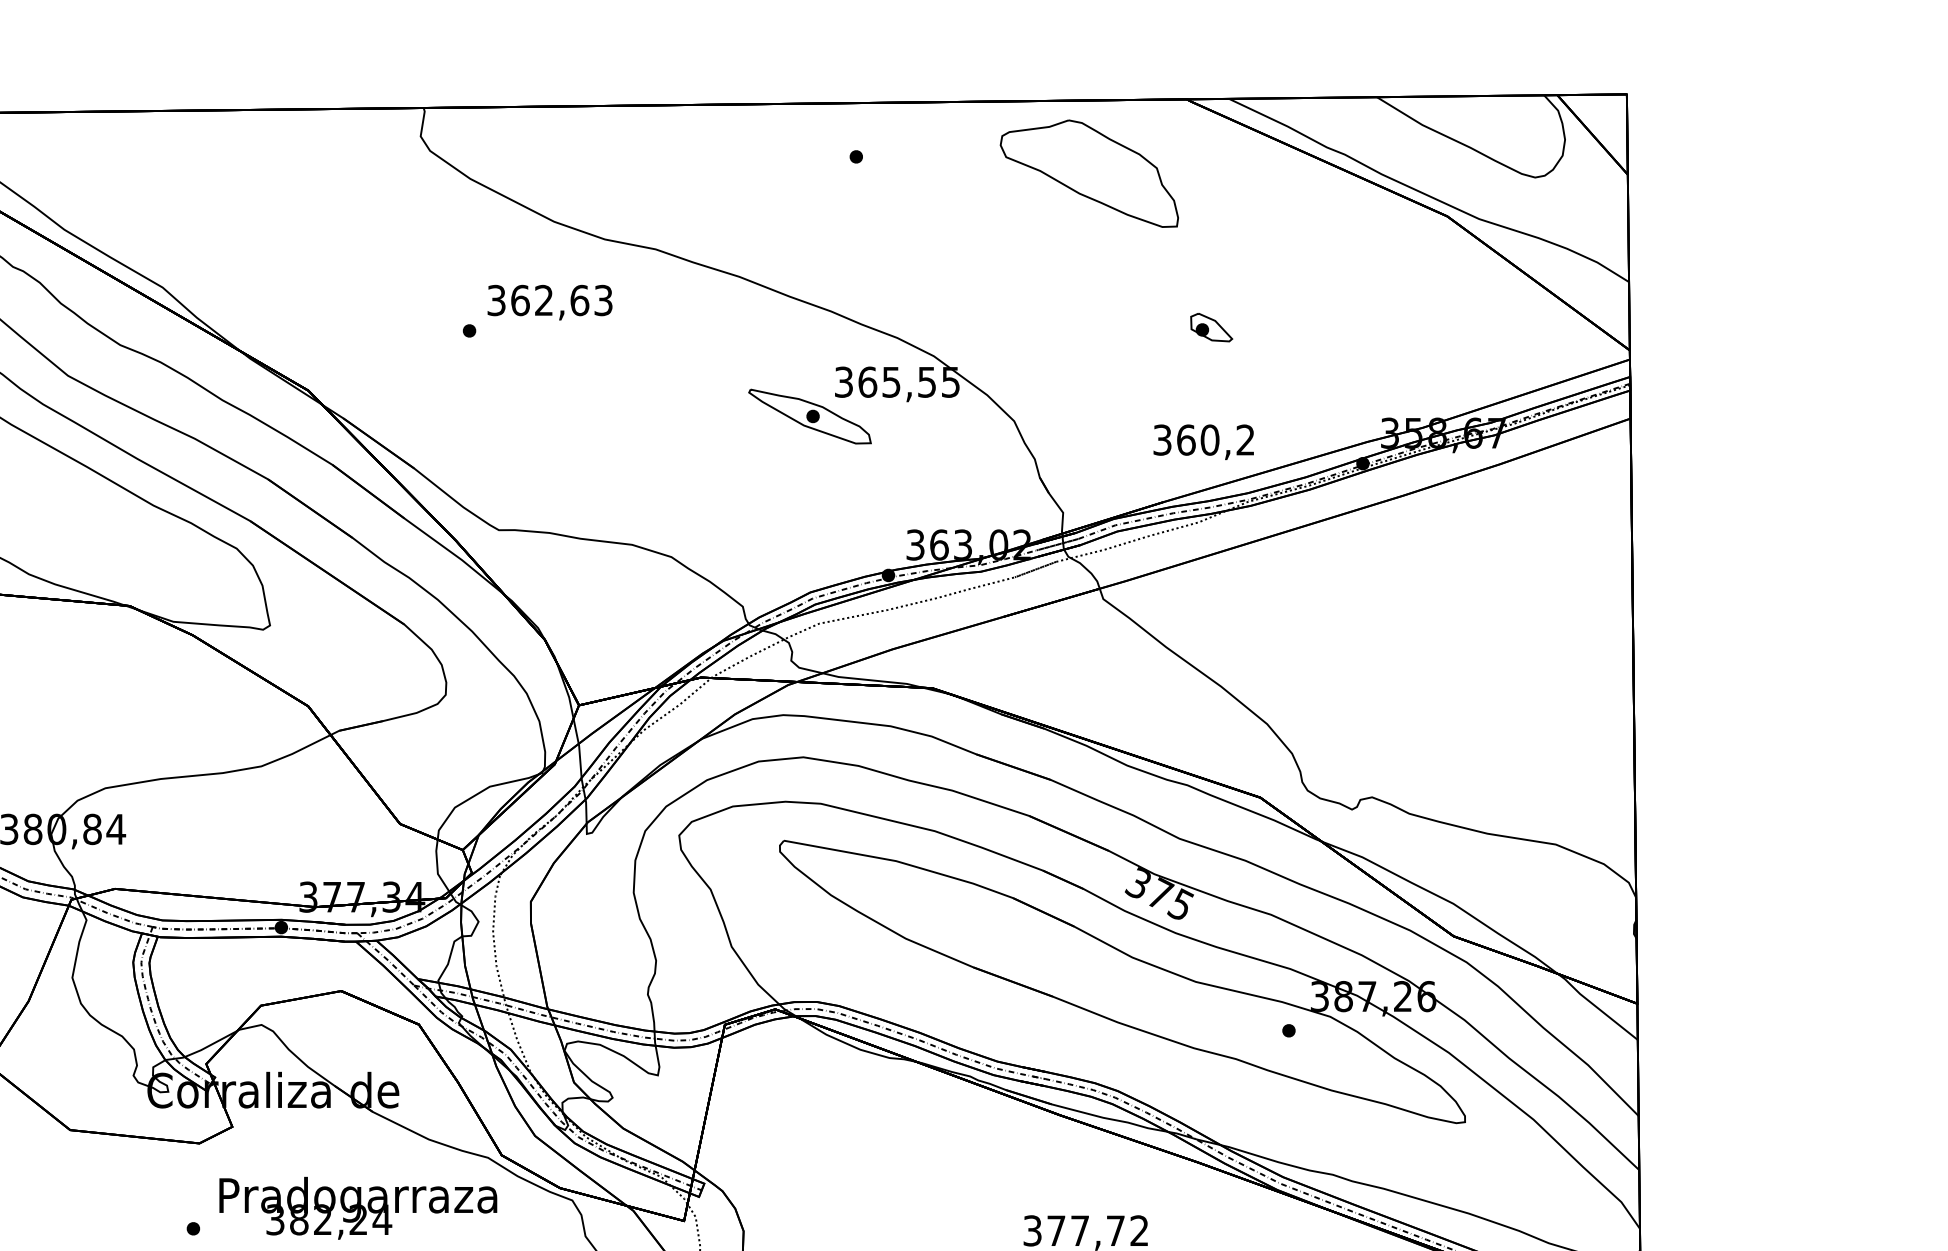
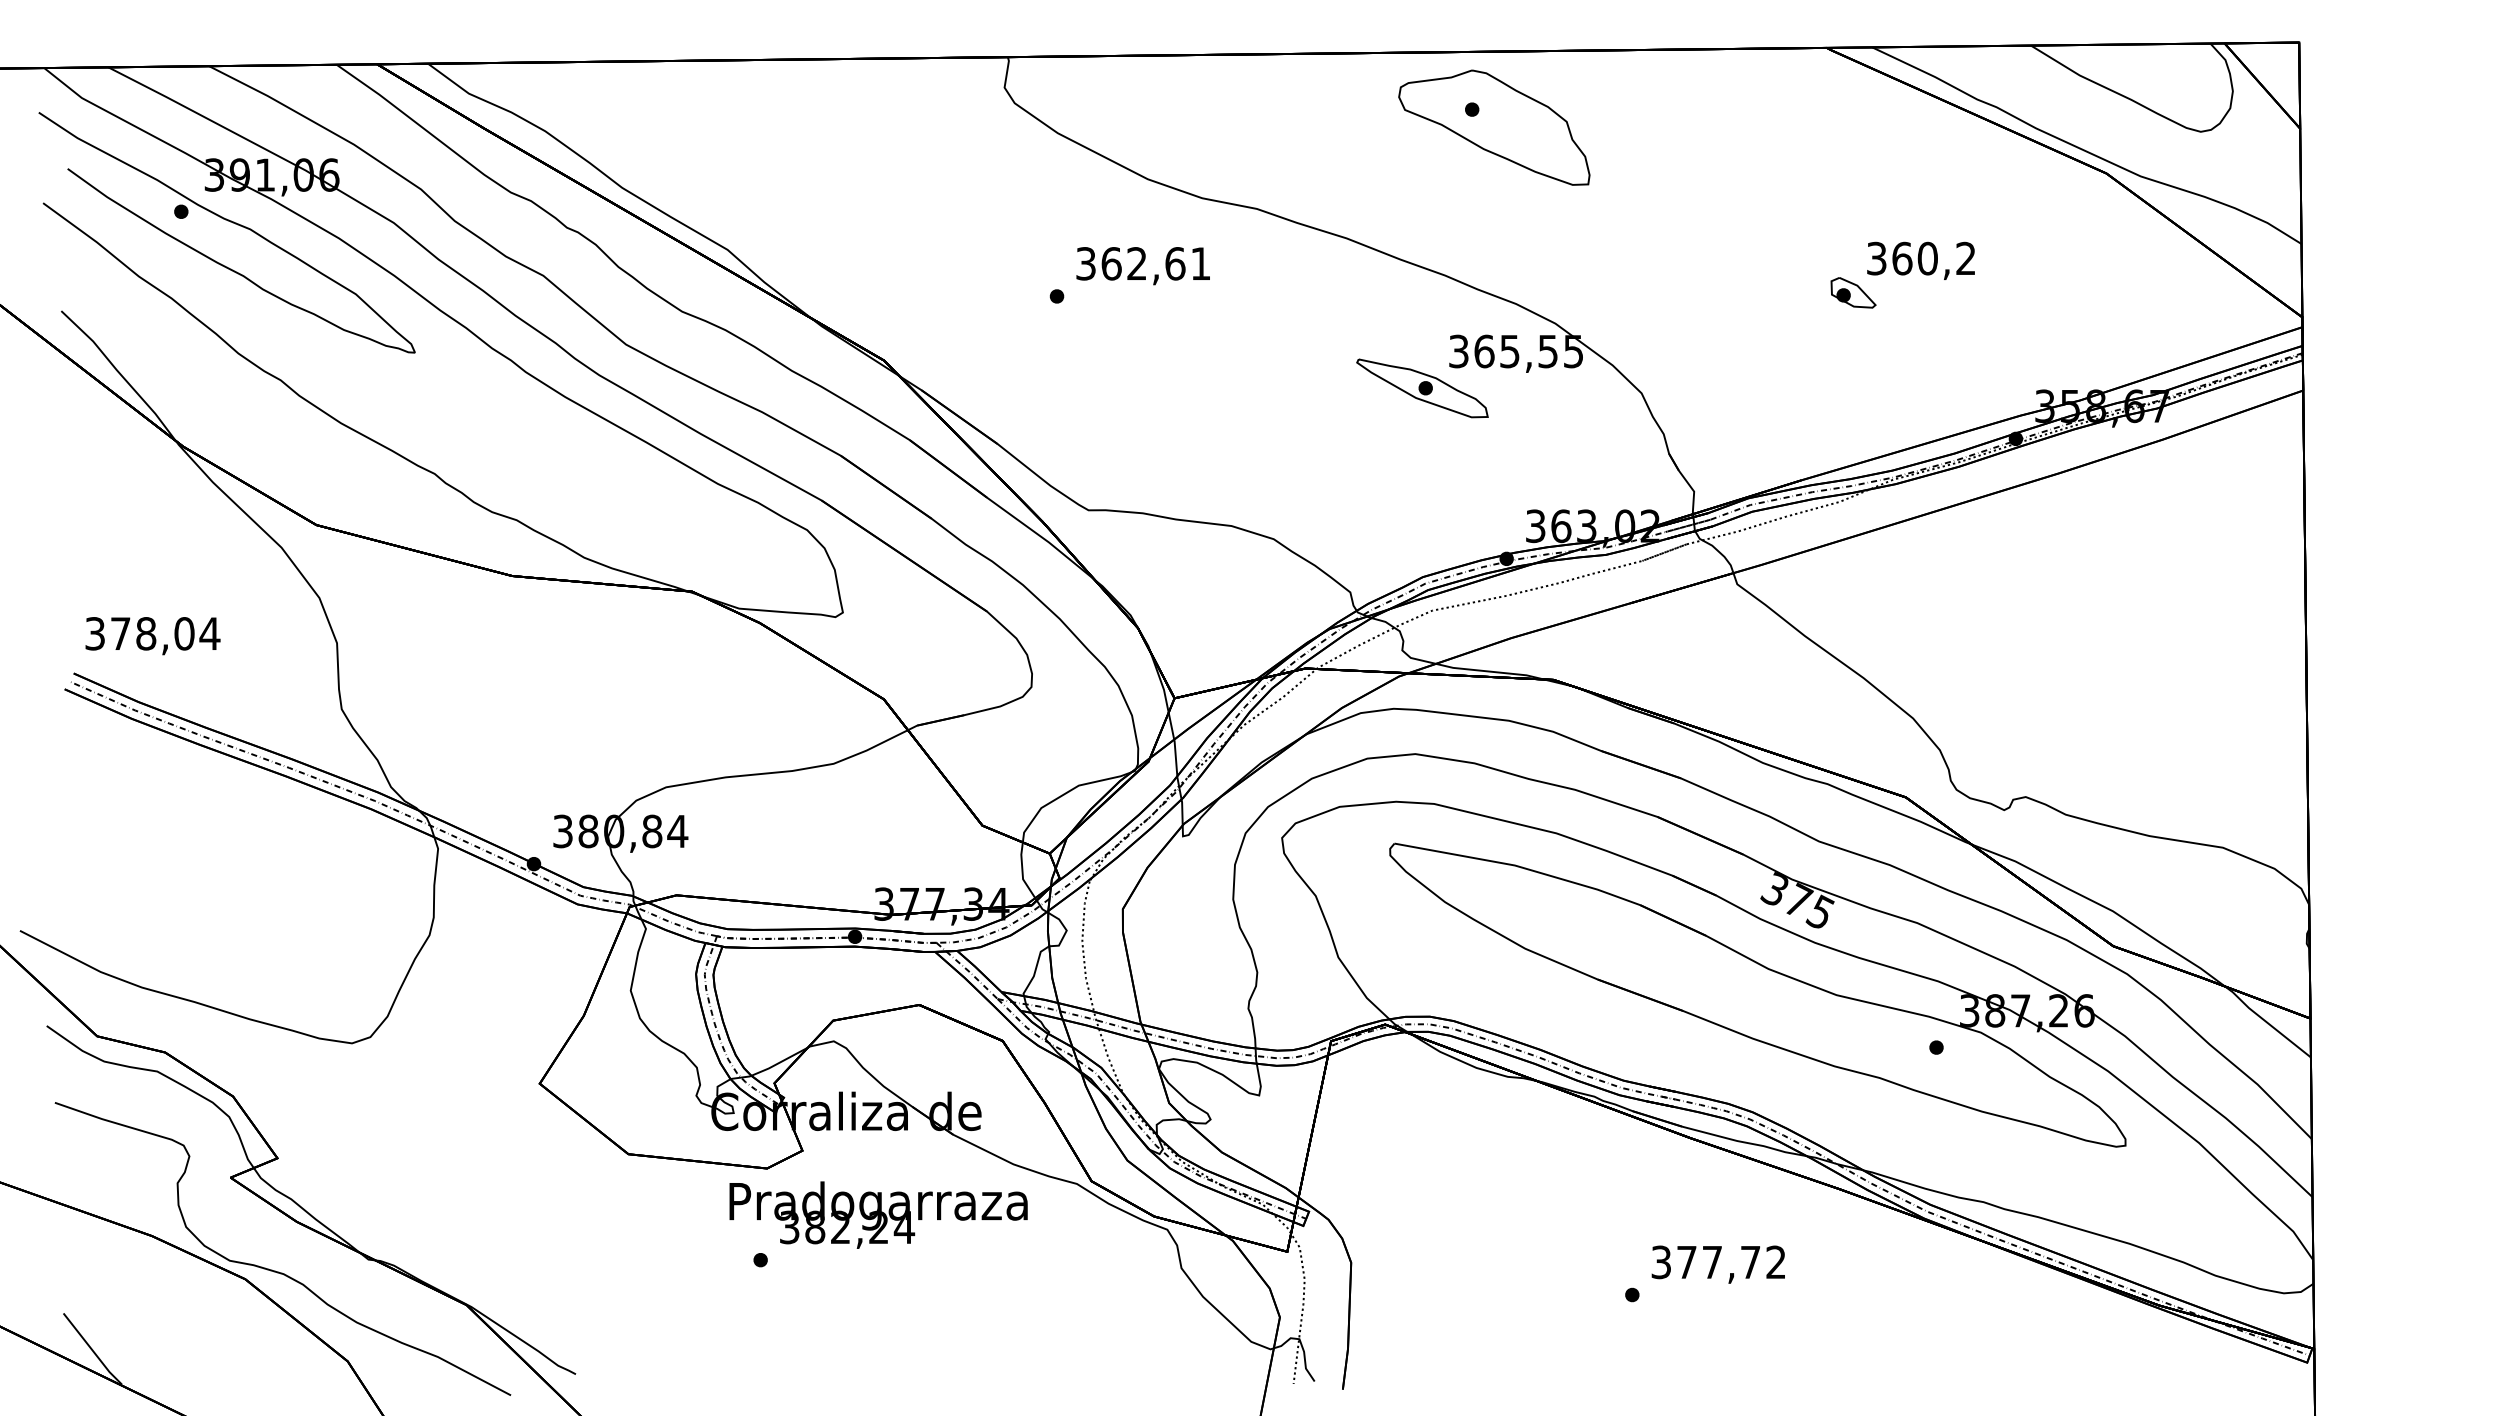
part: (1089, 173) -> (1494, 127), moved
text: (603, 300) -> (1200, 263), 362,63 -> 362,61
text: (1203, 441) -> (1920, 260), moved
text: (358, 1207) -> (878, 1214), moved

